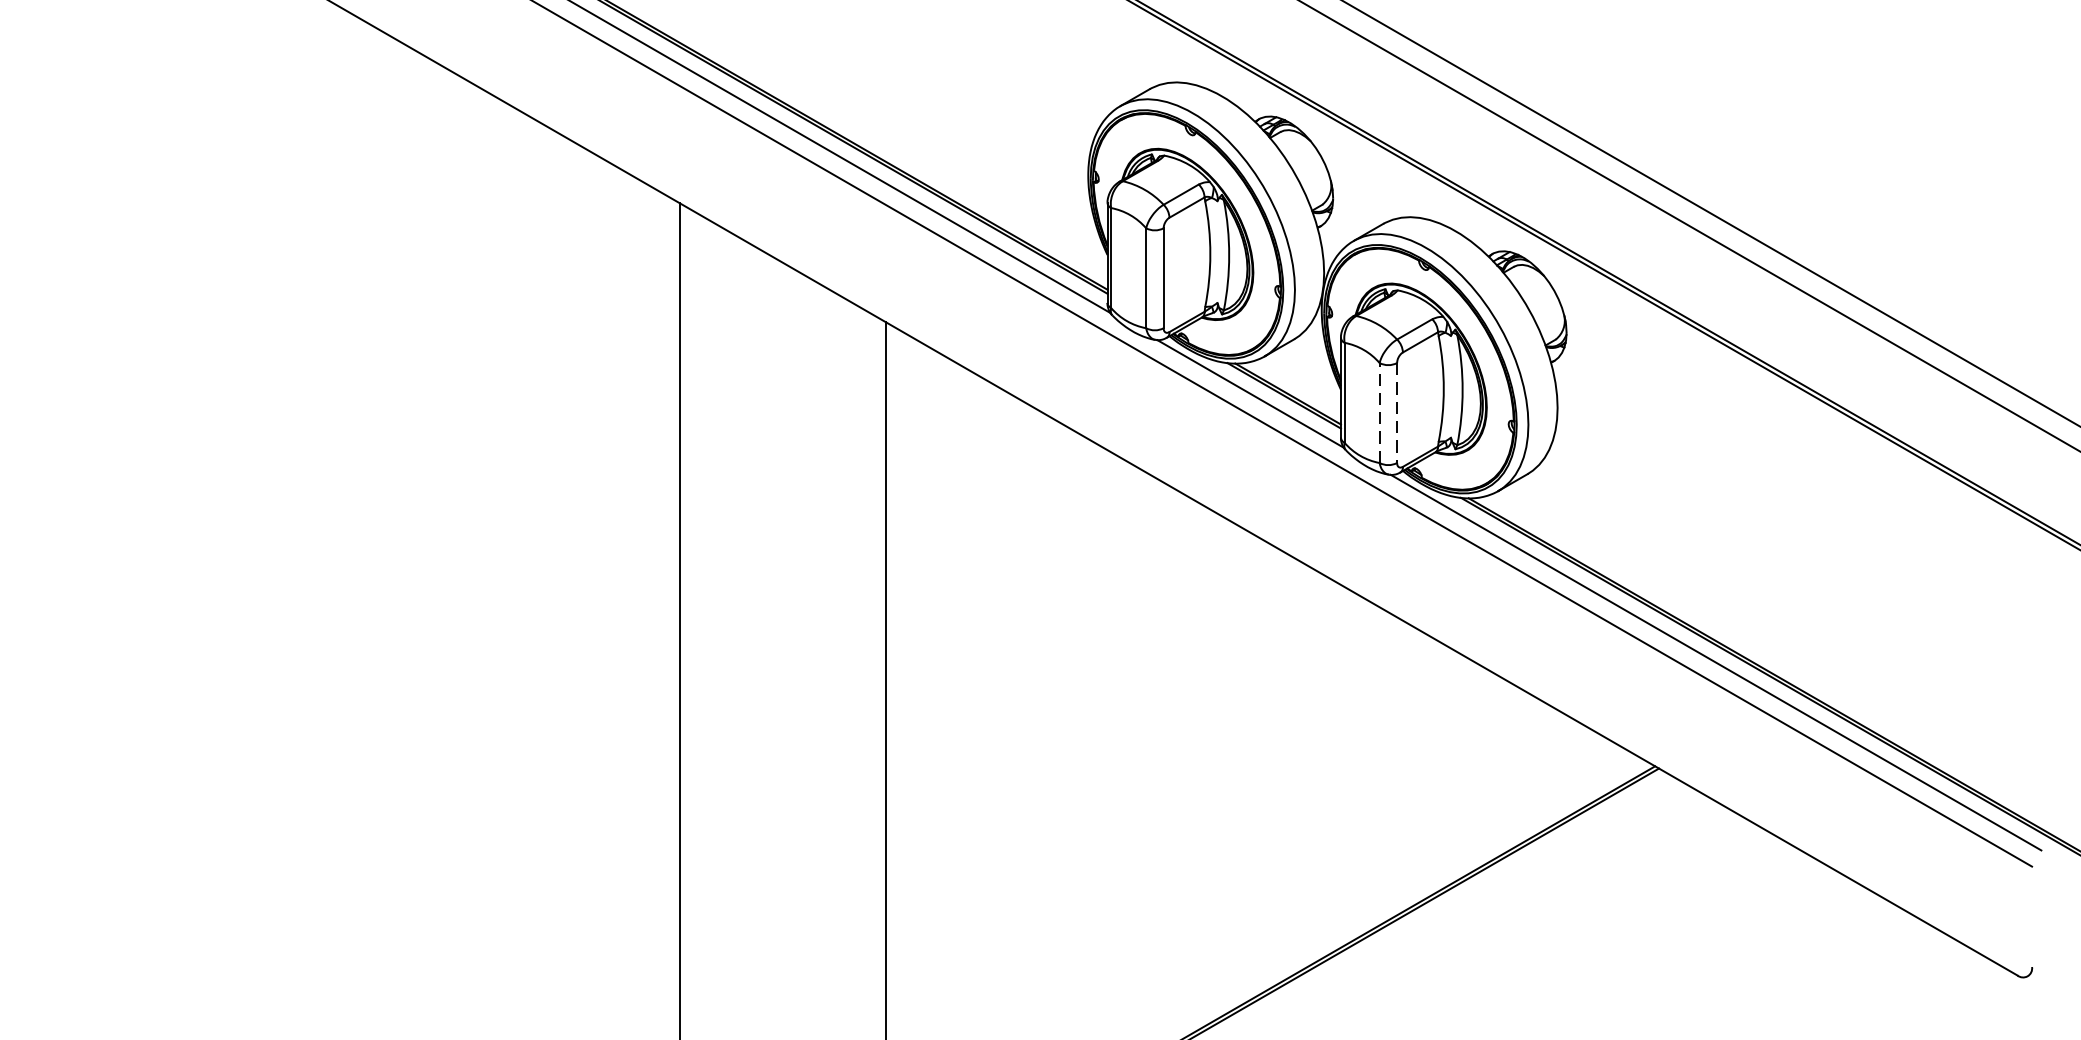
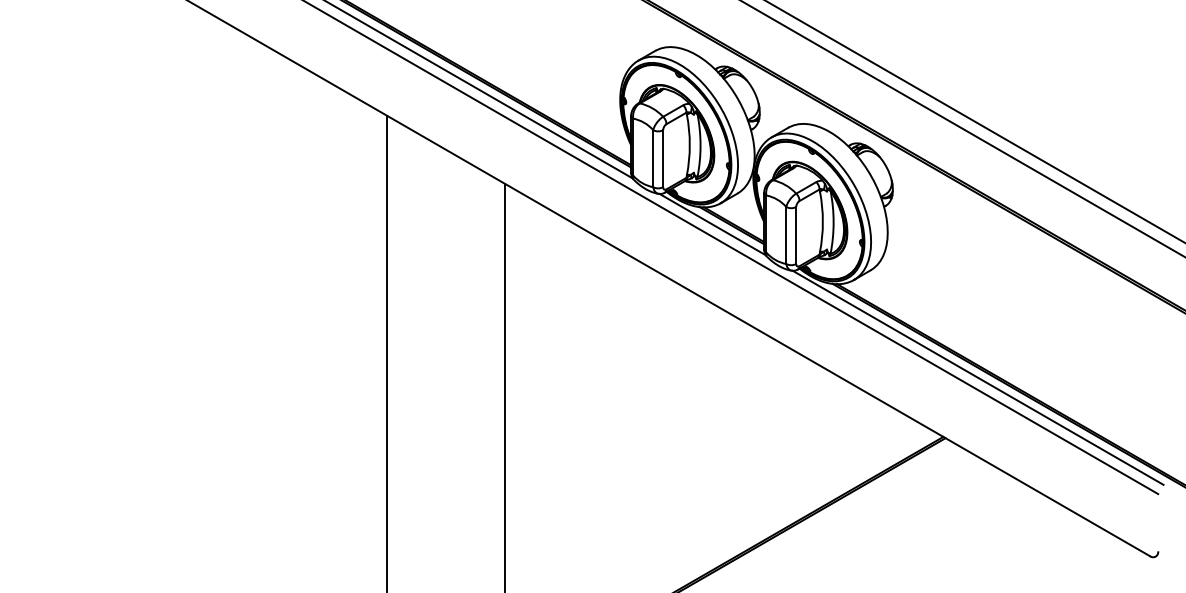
line: (1379, 412) -> (786, 235), dashed -> solid
line: (1397, 414) -> (796, 236), dashed -> solid

